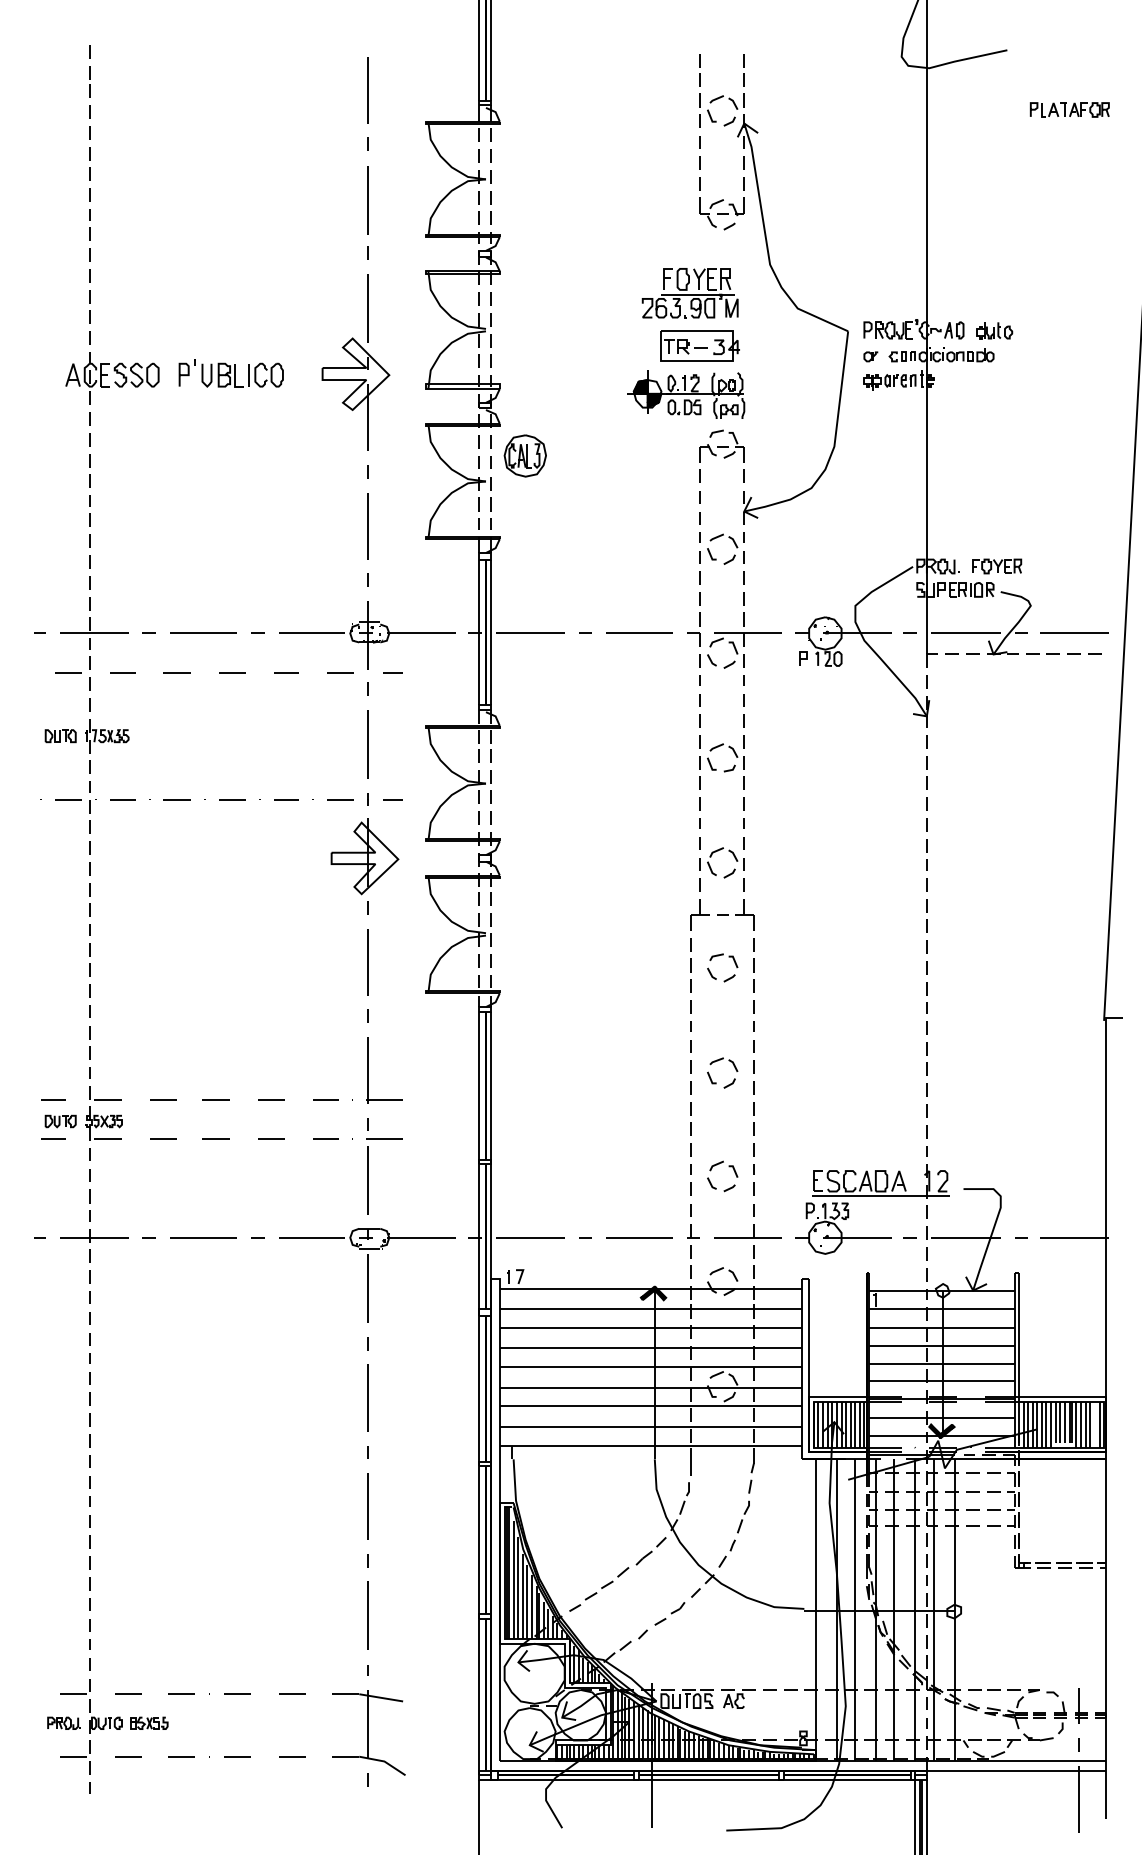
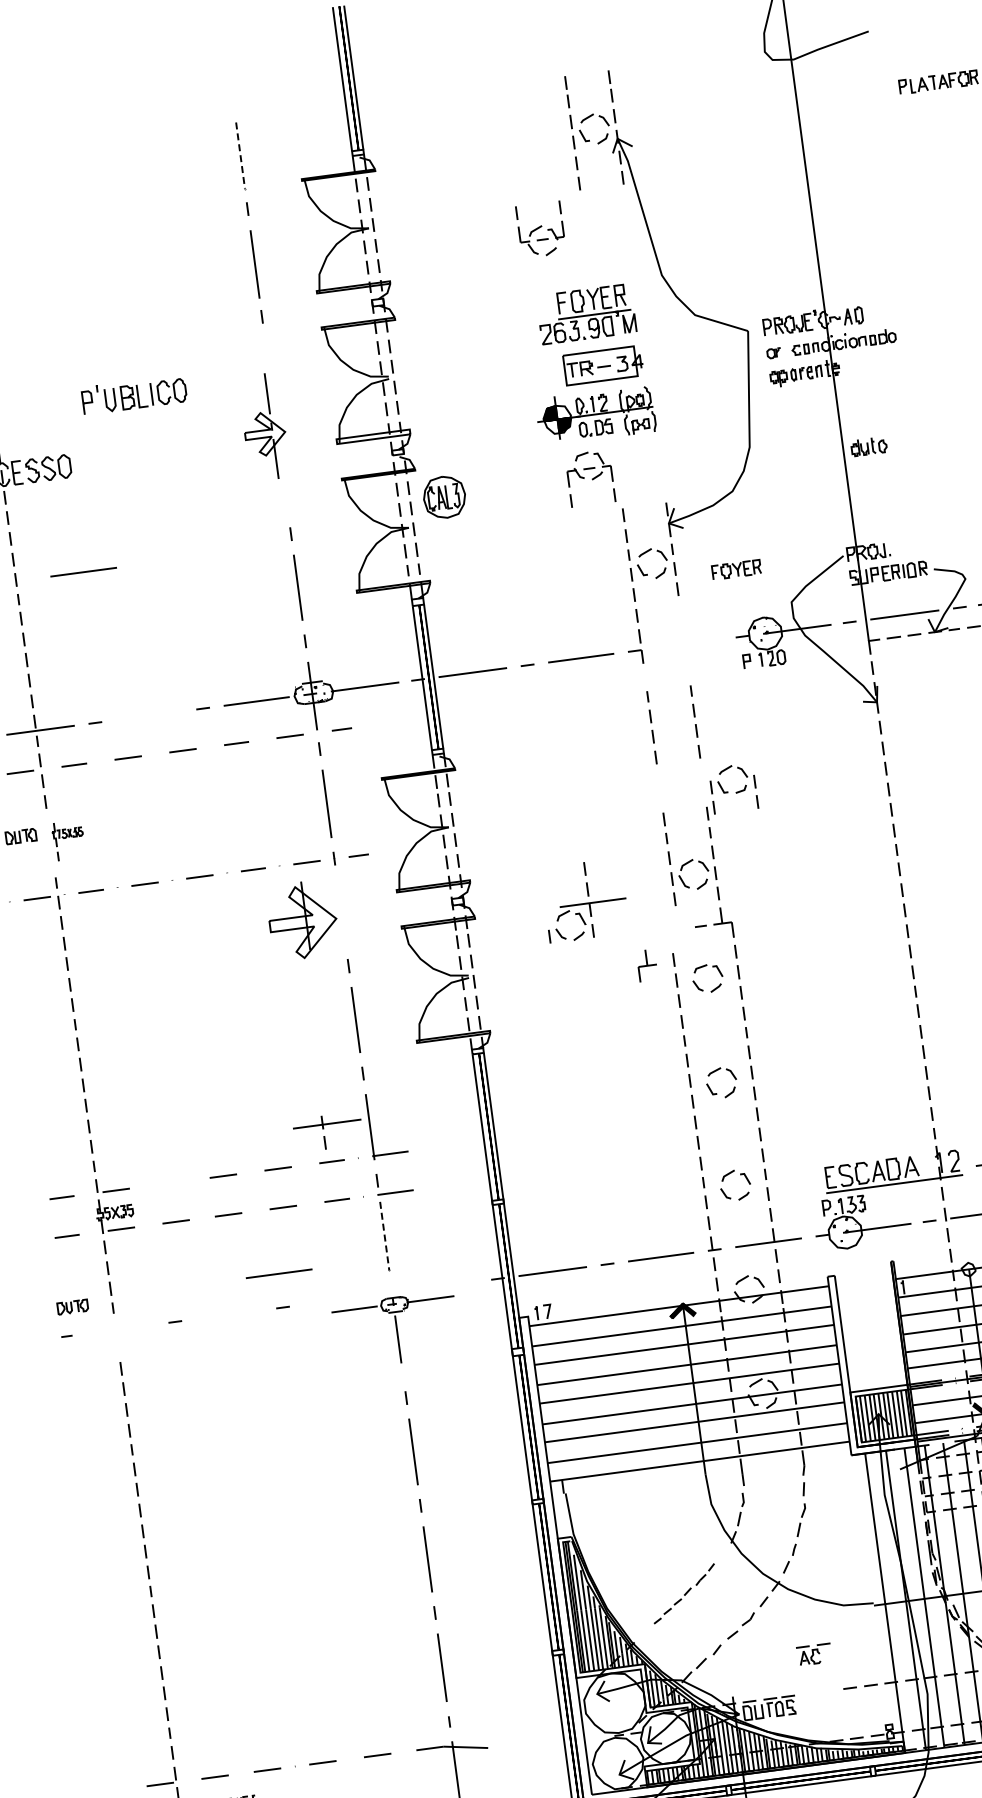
line: (368, 90) -> (240, 155), solid -> dashed
part: (721, 203) -> (540, 229), moved
part: (994, 330) -> (868, 446), moved
part: (355, 362) -> (263, 427), size x0.6
part: (230, 373) -> (133, 395), moved
part: (721, 455) -> (589, 477), moved
part: (997, 566) -> (736, 569), moved
part: (740, 630) -> (585, 900), moved
line: (203, 632) -> (83, 571), moved
part: (107, 746) -> (68, 840), size x0.7
part: (721, 766) -> (732, 788), moved
part: (364, 856) -> (302, 920), moved
part: (699, 914) -> (646, 965), moved
line: (163, 1099) -> (171, 1183), removed
part: (60, 1121) -> (72, 1307), moved
line: (368, 1181) -> (385, 1237), solid -> dashed
line: (203, 1237) -> (278, 1273), moved
part: (94, 1245) -> (328, 1131), moved
part: (367, 1275) -> (396, 1330), size x0.7
part: (617, 1574) -> (683, 1593), size x0.7
part: (738, 1698) -> (814, 1654), moved

